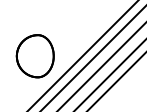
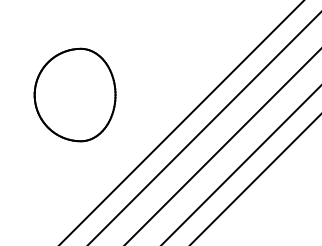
part: (34, 56) -> (73, 95), moved

